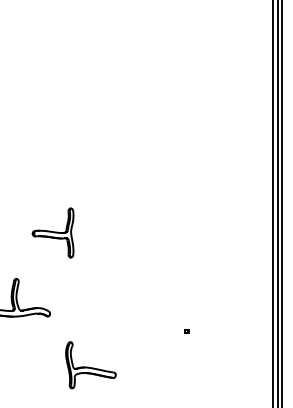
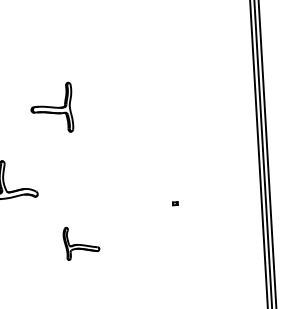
part: (52, 232) -> (51, 107), moved
part: (90, 365) -> (81, 243), size x0.7

